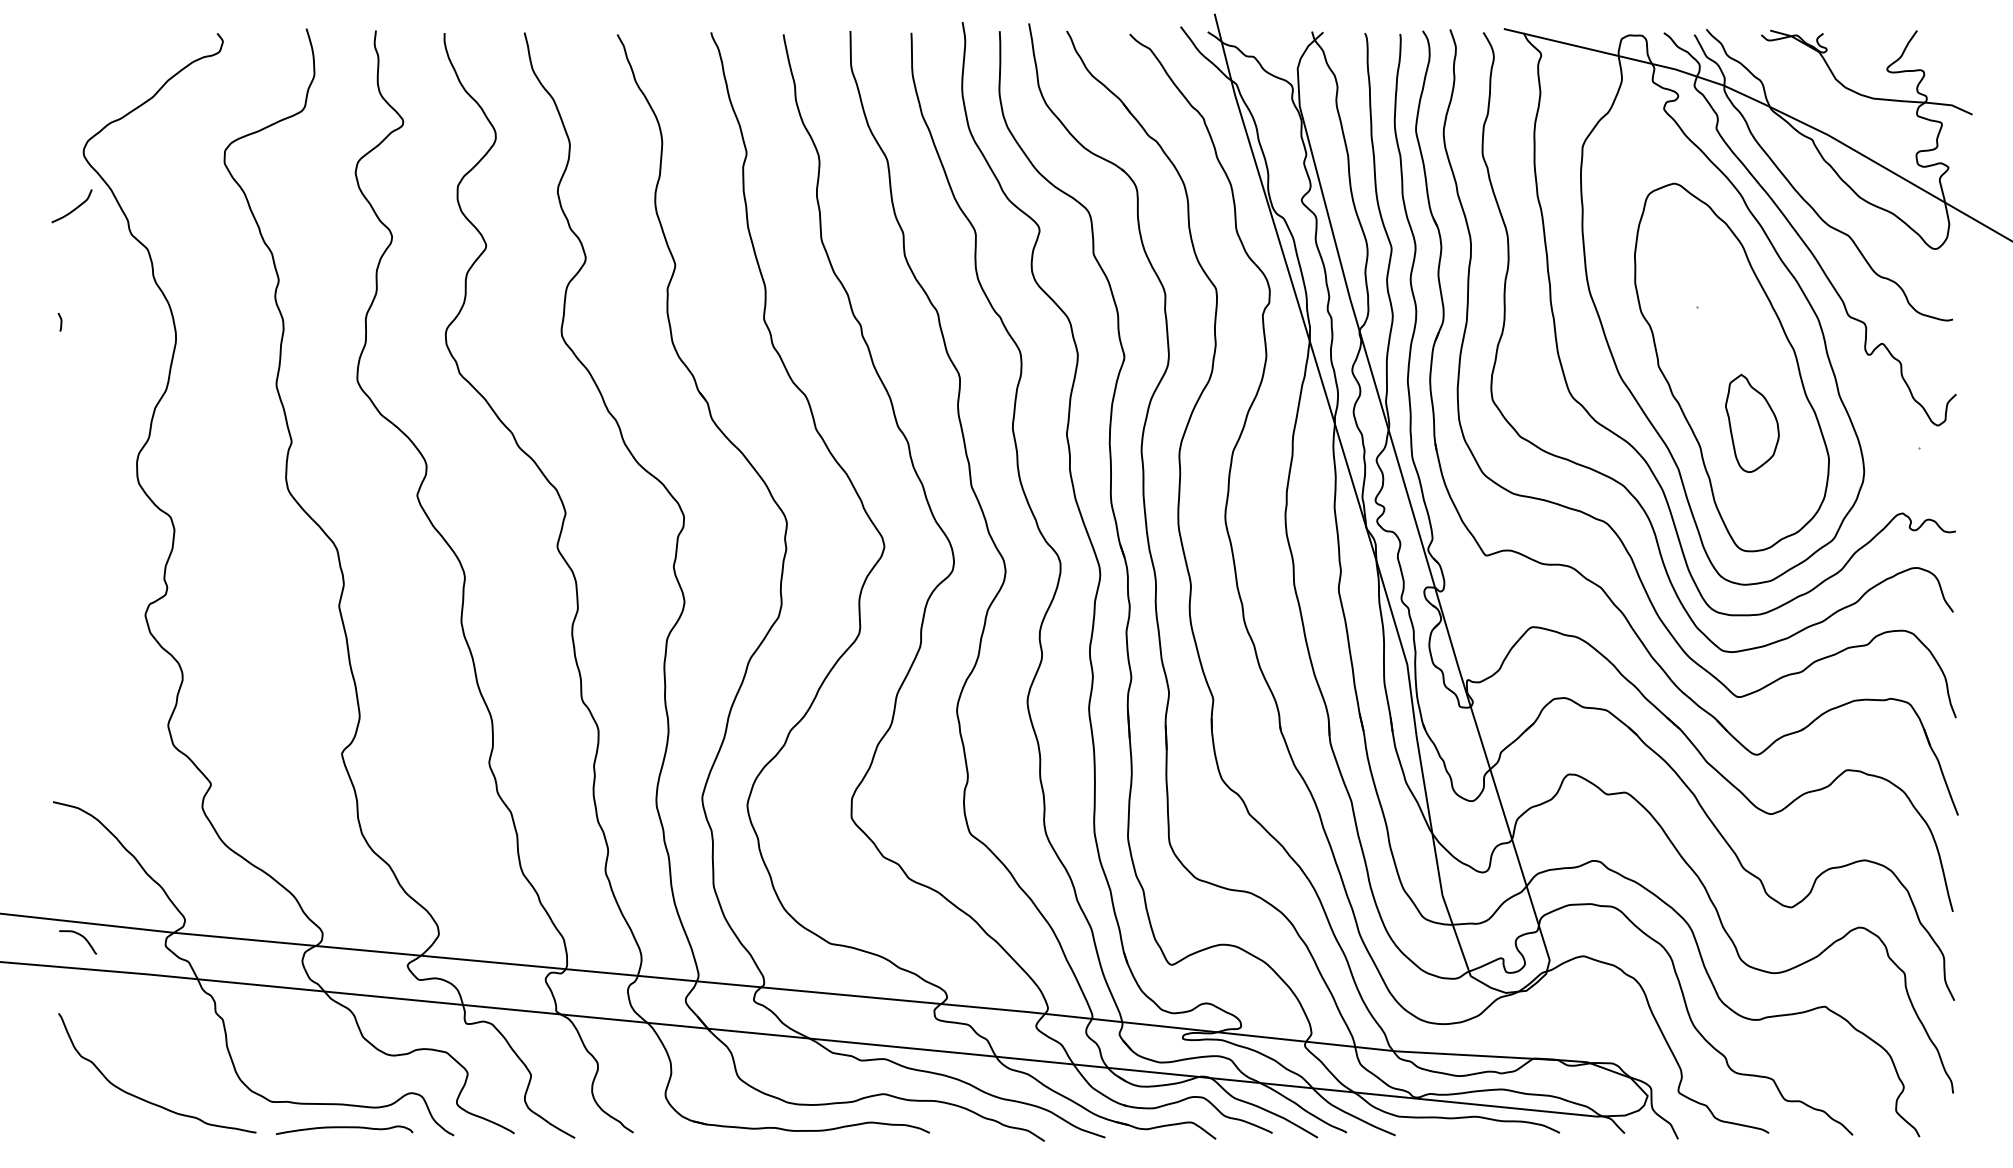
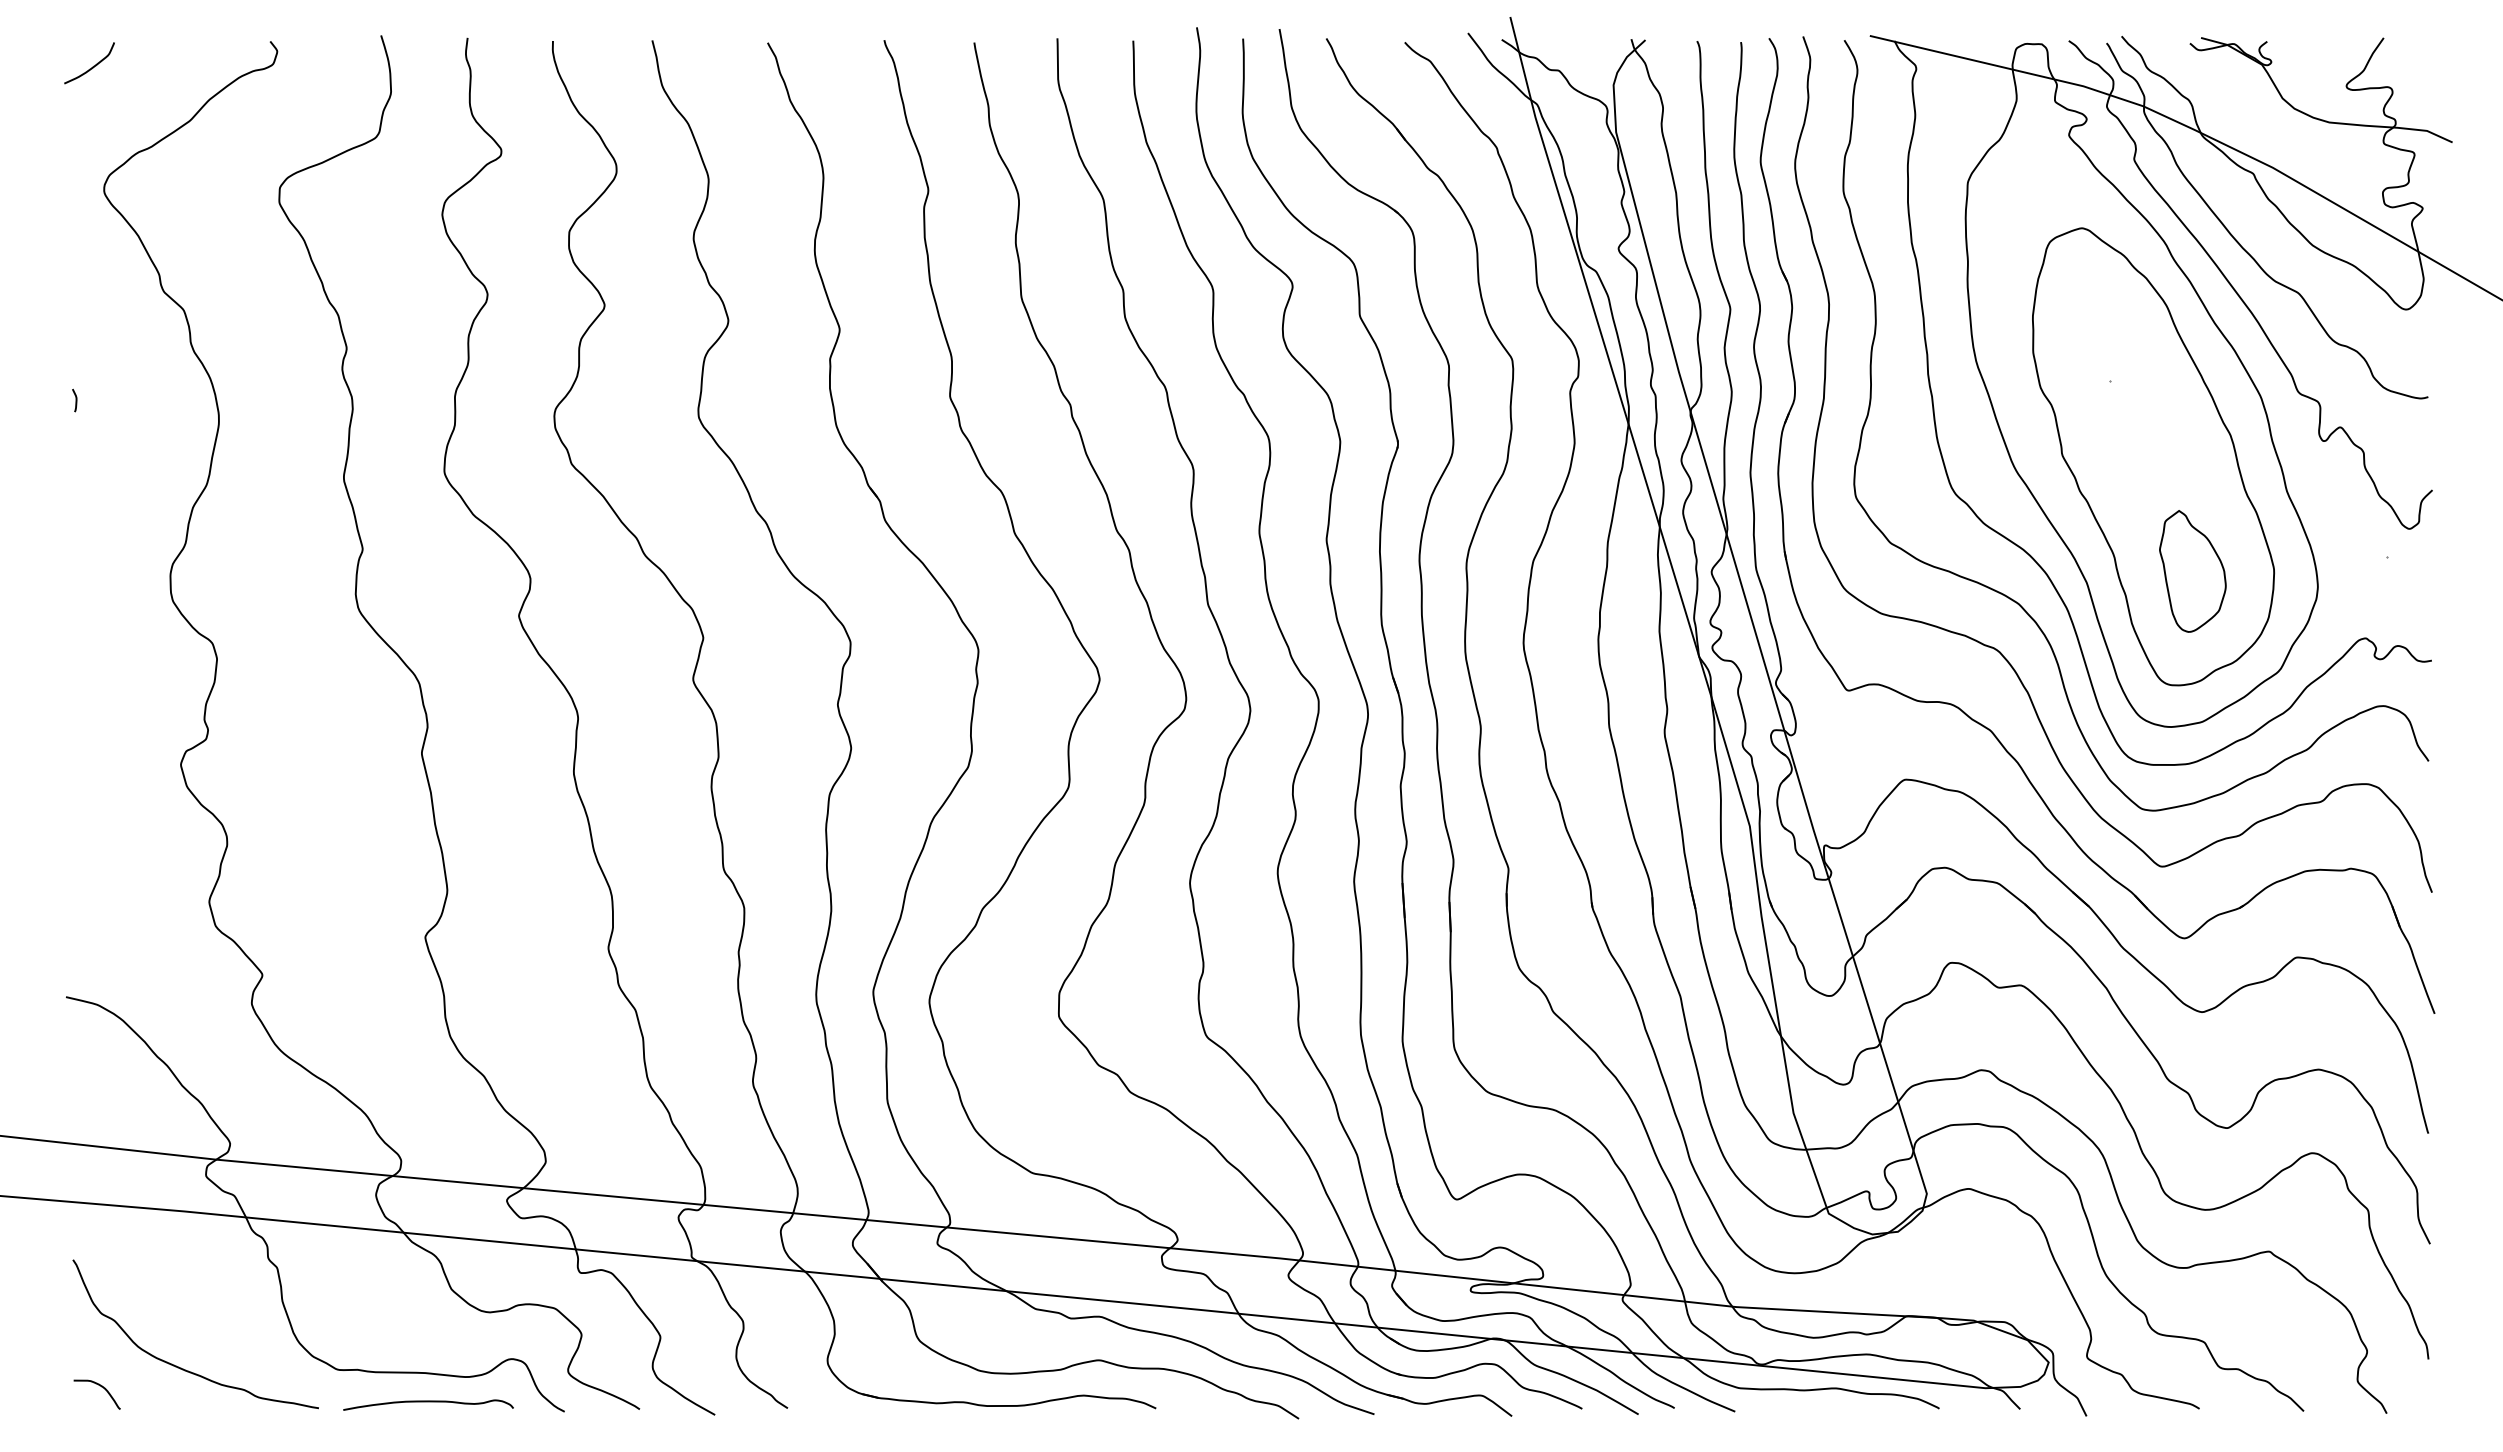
curve: (74, 208) -> (92, 66), moved
part: (1752, 423) -> (2192, 571), moved
curve: (81, 936) -> (101, 1387), moved

